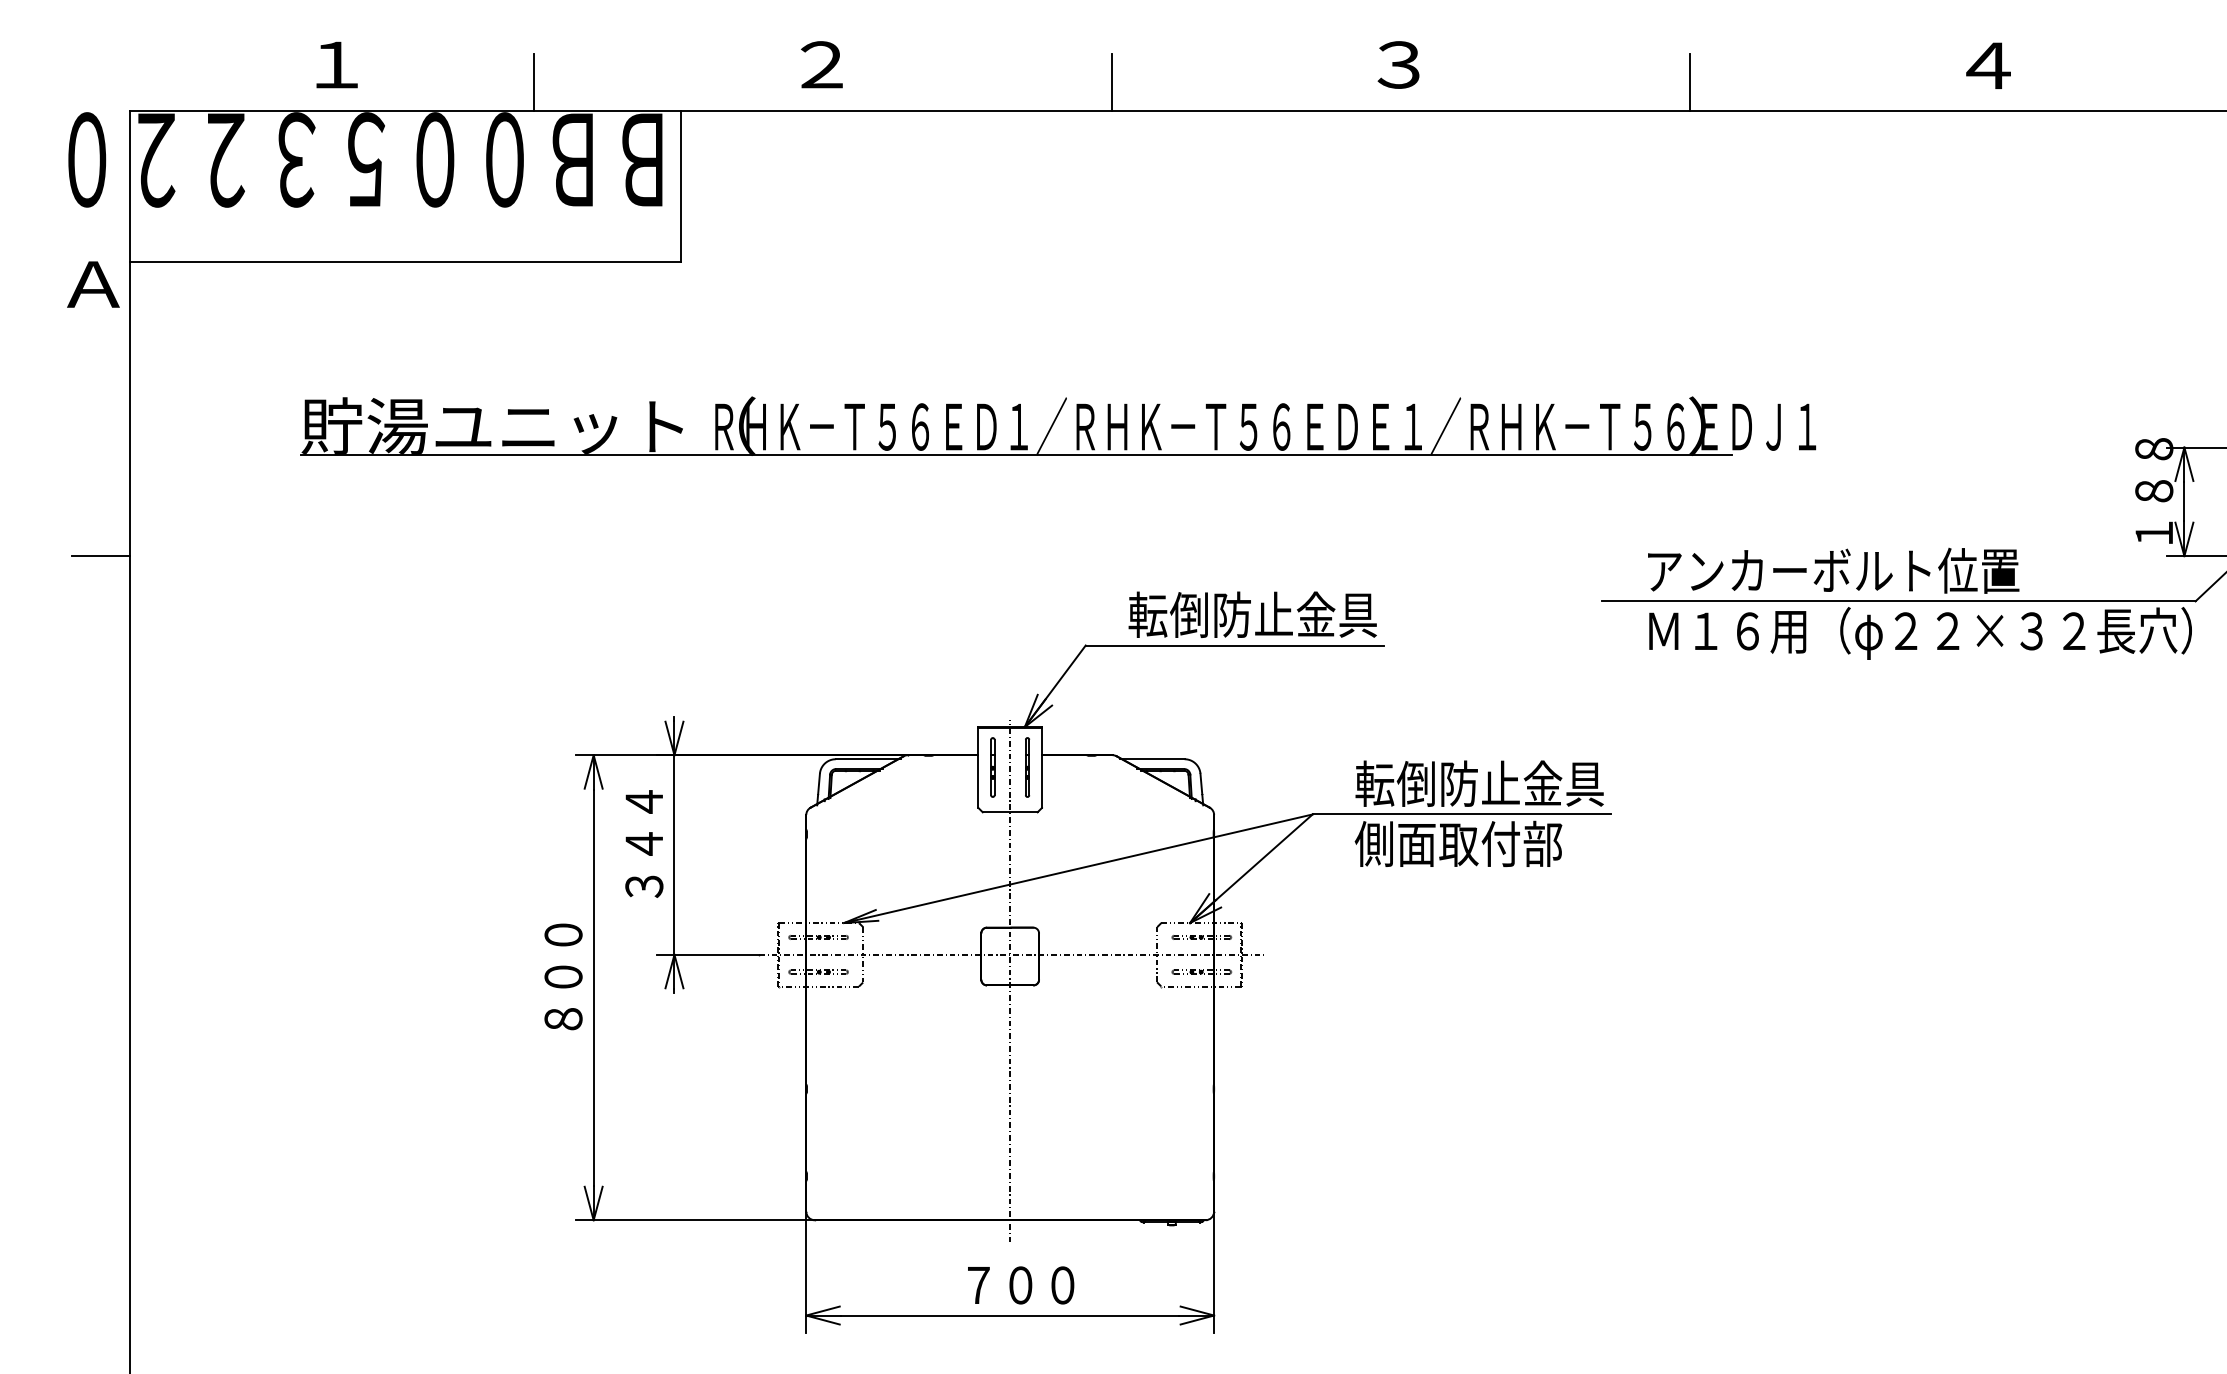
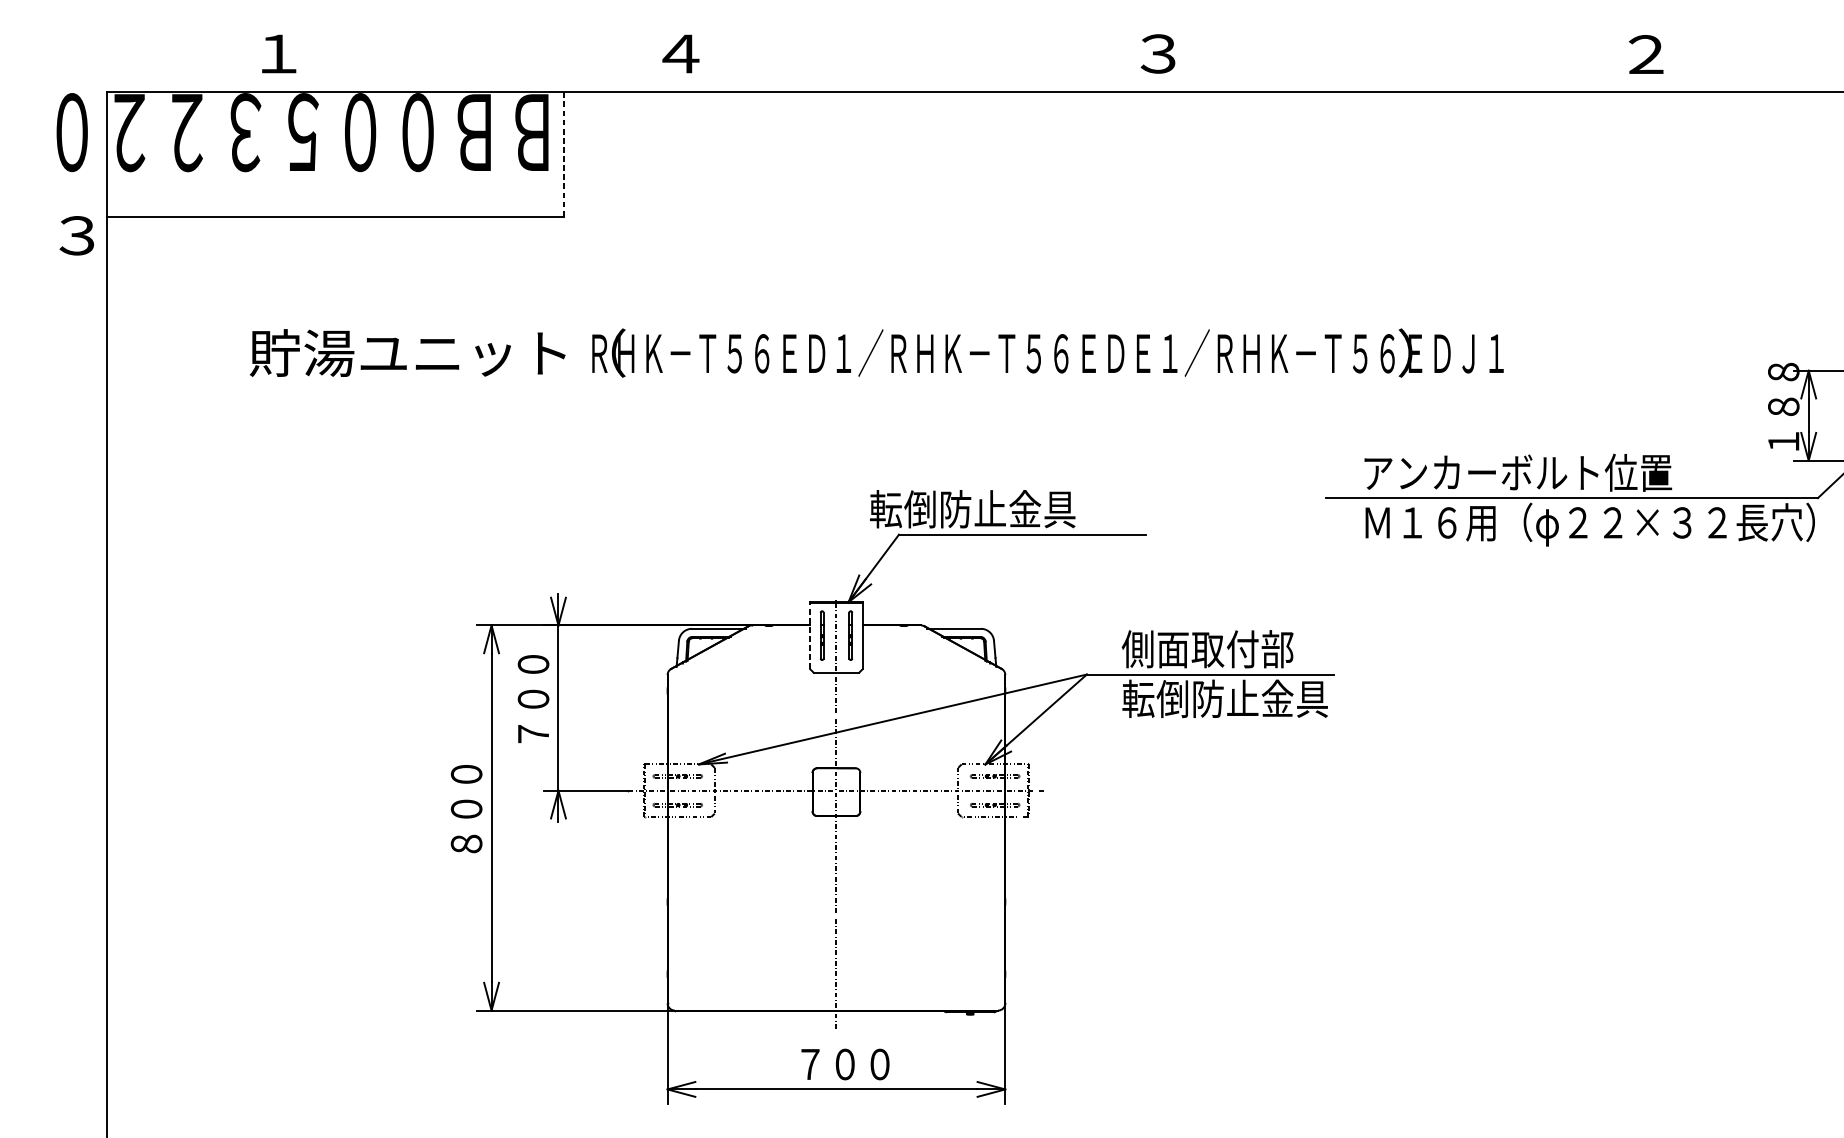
text: (822, 64) -> (681, 53), ２ -> ４
text: (1988, 65) -> (1646, 54), ４ -> ２
line: (533, 82) -> (441, 68), removed
line: (1111, 82) -> (920, 68), removed
line: (1689, 82) -> (1398, 68), removed
line: (680, 186) -> (563, 154), solid -> dashed
text: (93, 284) -> (77, 235), Ａ -> ３
line: (1016, 454) -> (841, 376), removed
line: (100, 556) -> (83, 460), removed
text: (1252, 614) -> (972, 508), moved
line: (978, 768) -> (810, 636), solid -> dashed
text: (1478, 783) -> (1224, 648), 転倒防止金具 -> 側面取付部
text: (644, 843) -> (533, 698), ３４４ -> ７００
text: (1478, 843) -> (1224, 698), 側面取付部 -> 転倒防止金具

